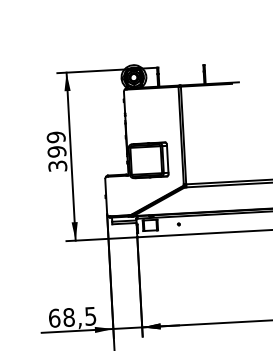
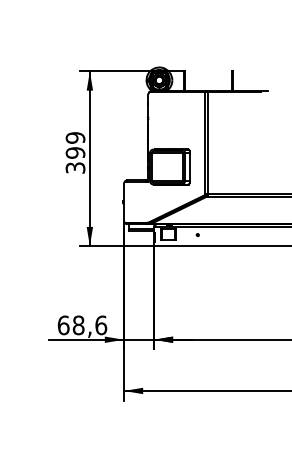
text: (90, 316) -> (101, 325), 68,5 -> 68,6

